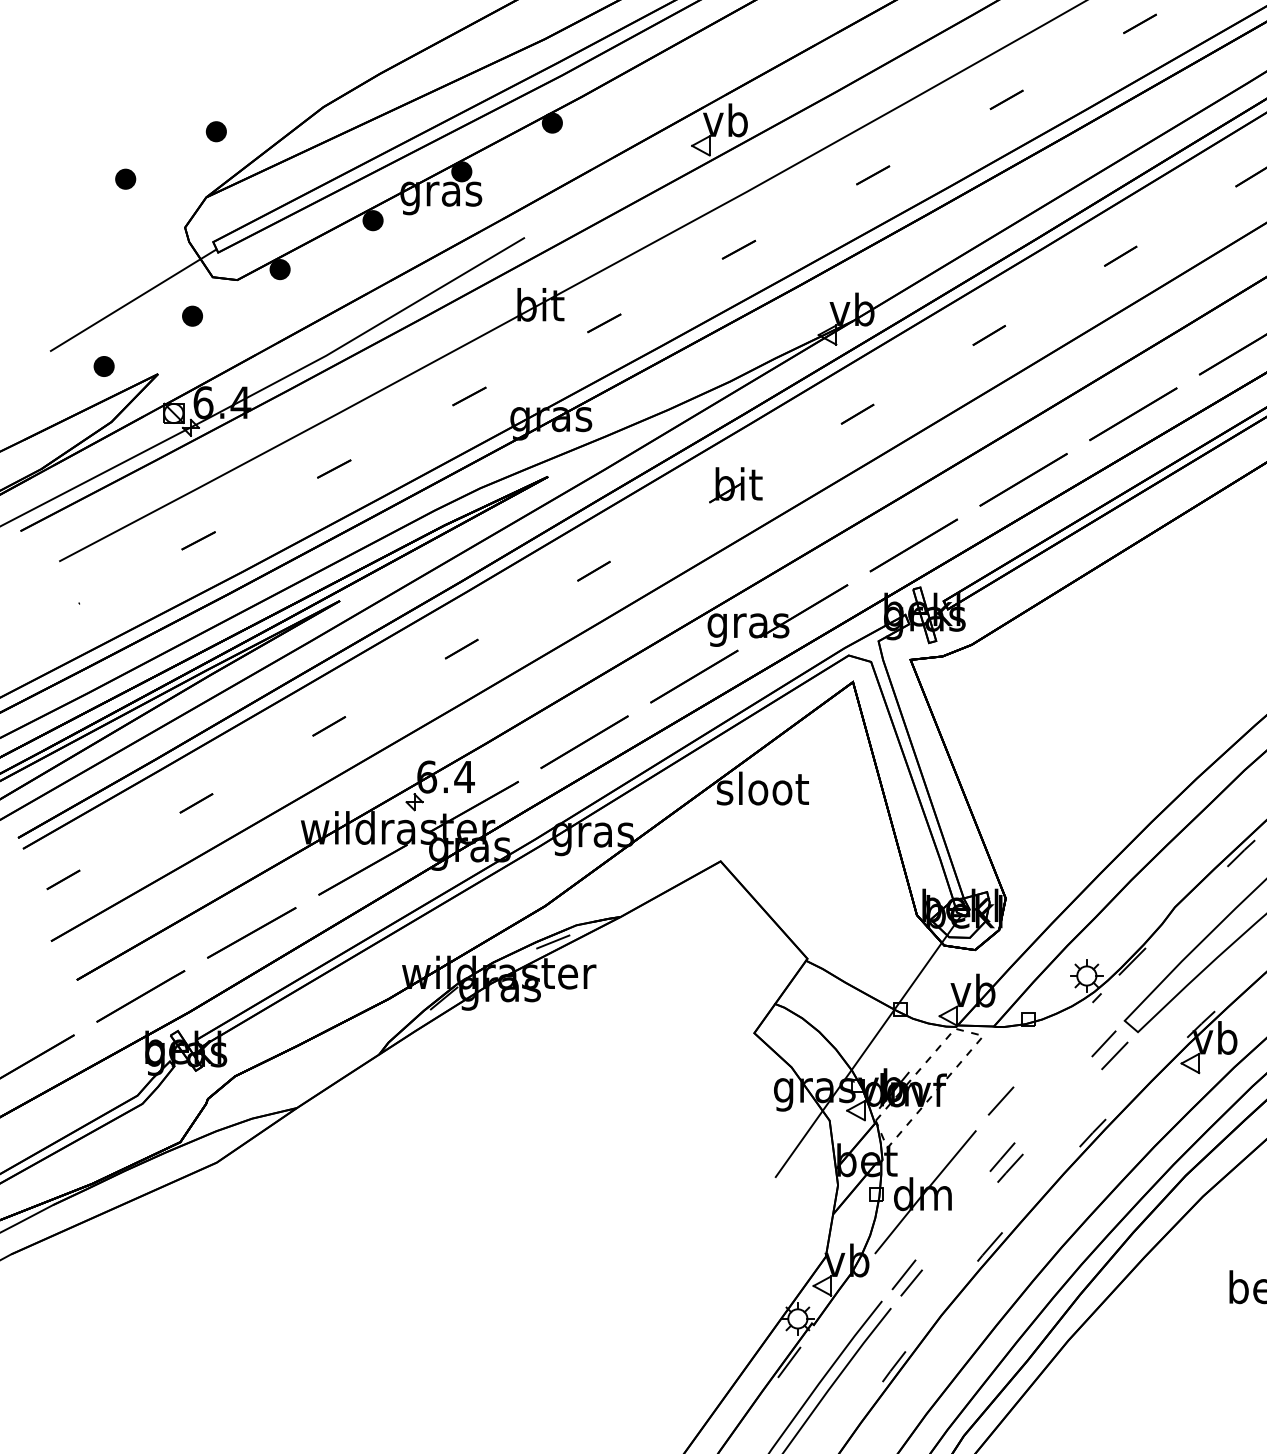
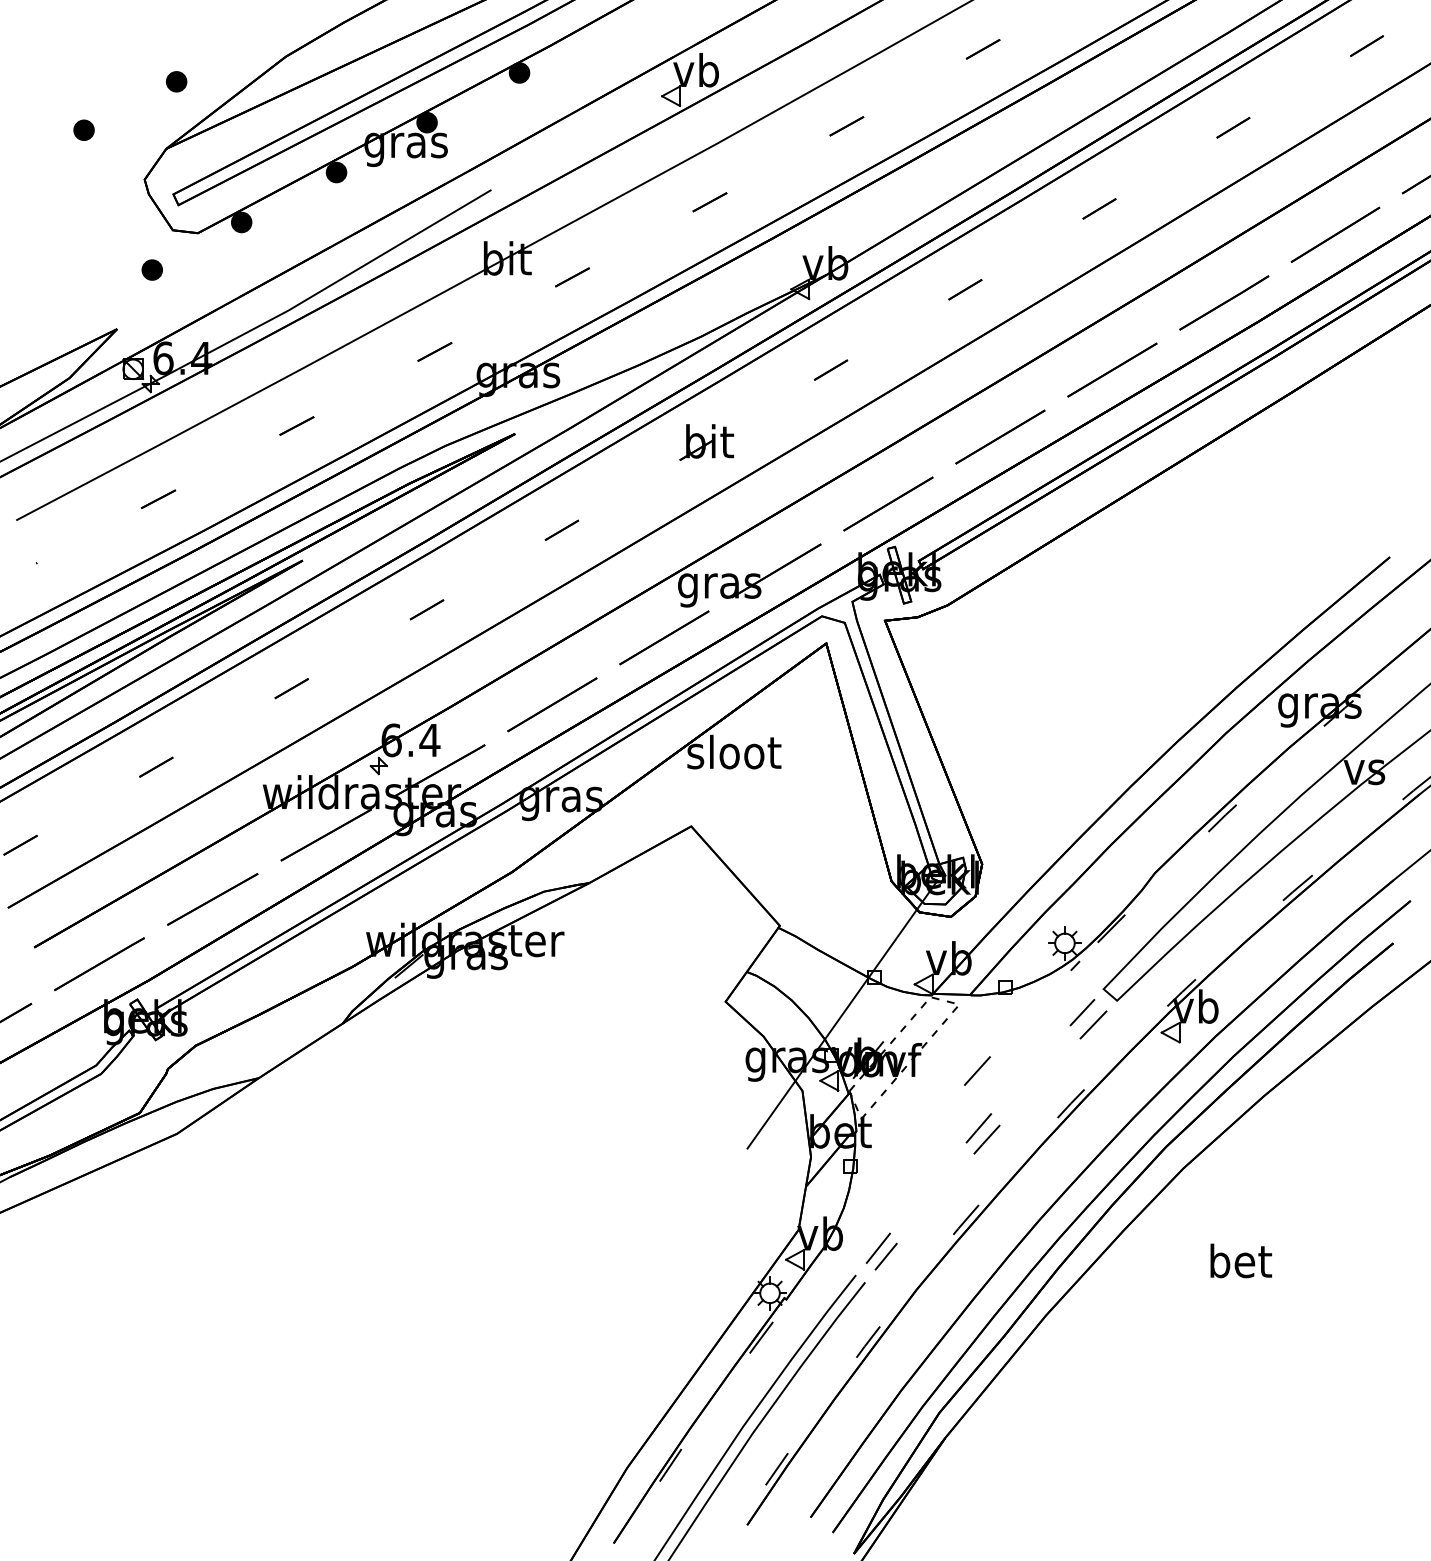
line: (132, 299) -> (91, 253), removed
part: (103, 366) -> (61, 321), removed
line: (553, 941) -> (520, 908), removed
part: (925, 1191) -> (900, 1163), removed

